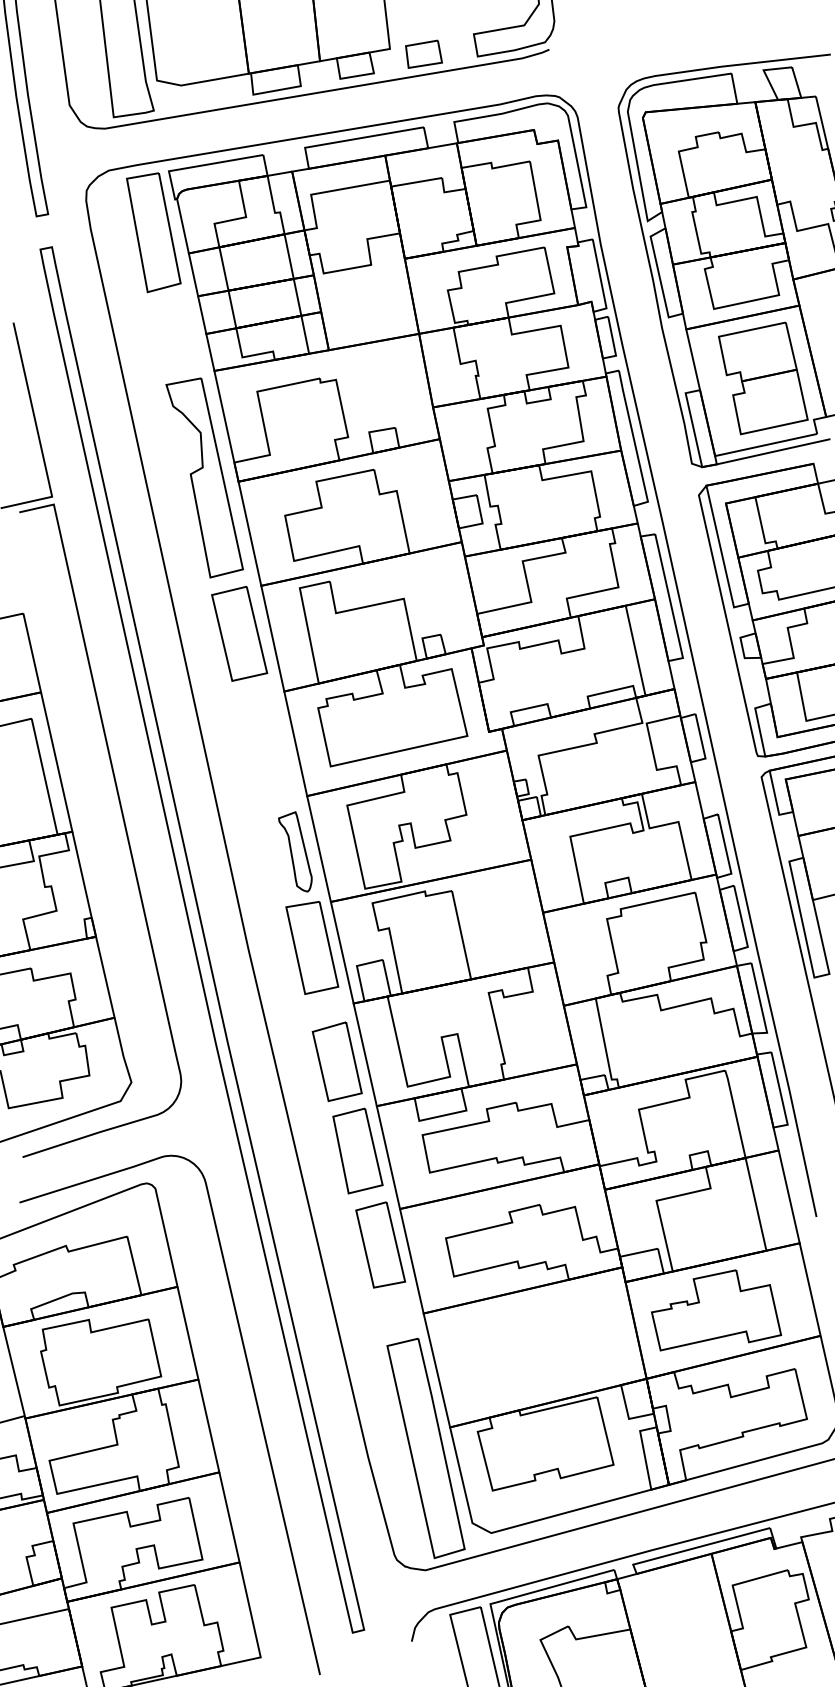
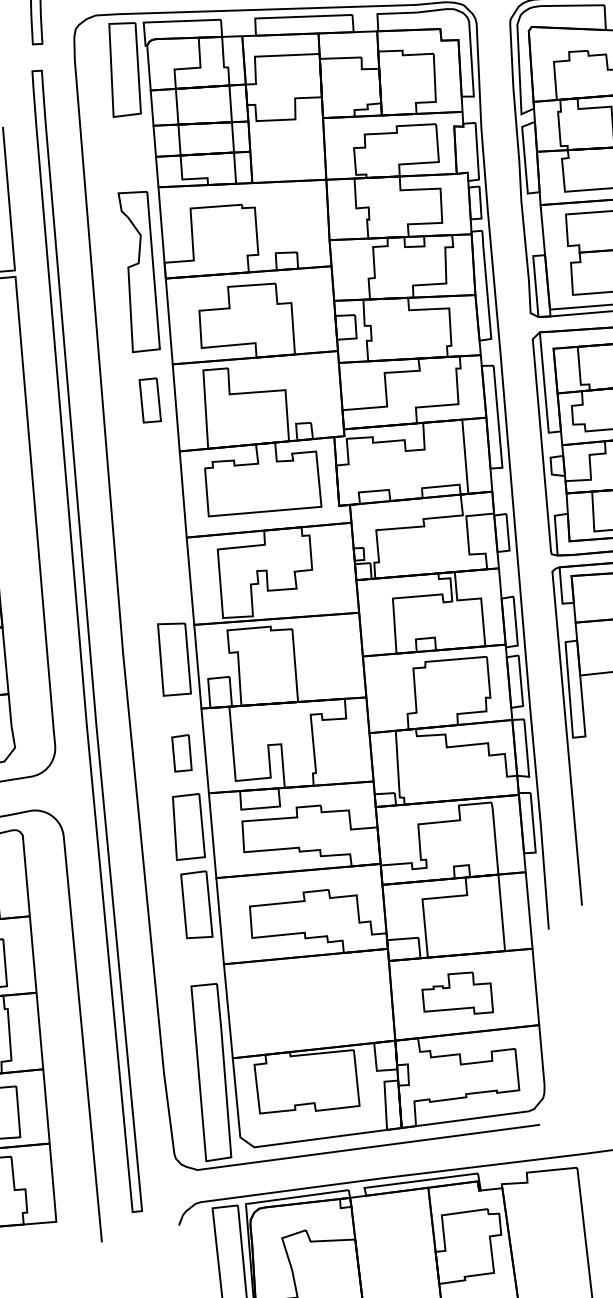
part: (239, 633) -> (150, 400), size x0.6
part: (295, 851) -> (171, 580), removed
part: (336, 1061) -> (181, 753), size x0.6
part: (716, 1310) -> (458, 993), size x0.7

